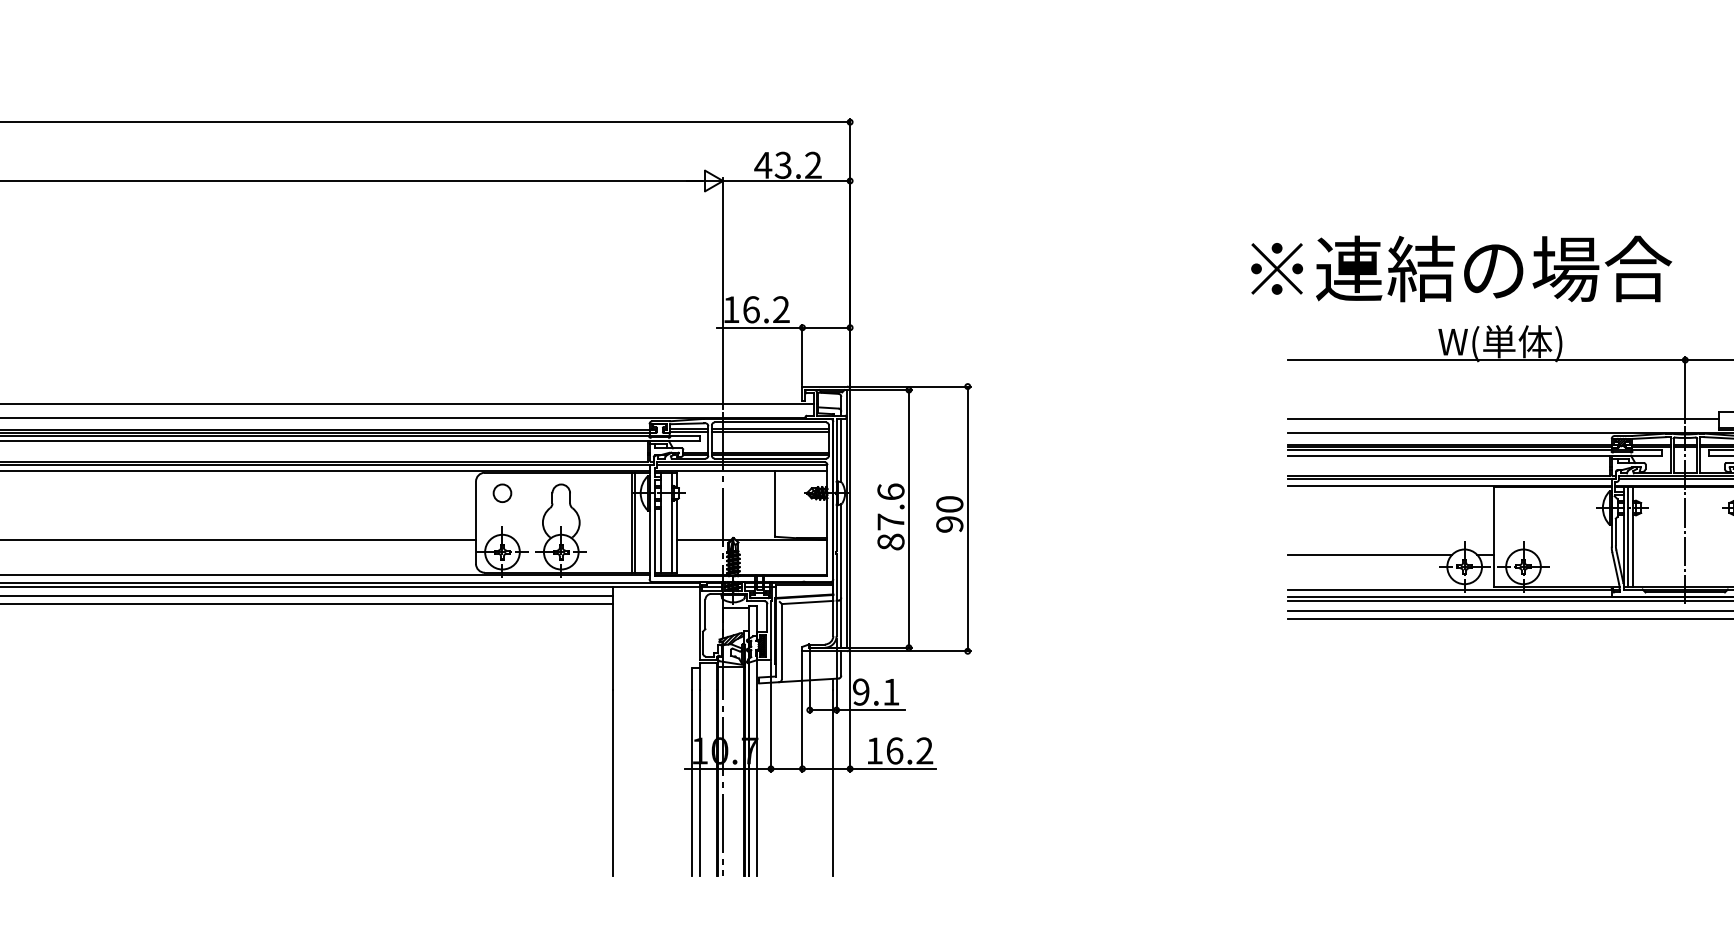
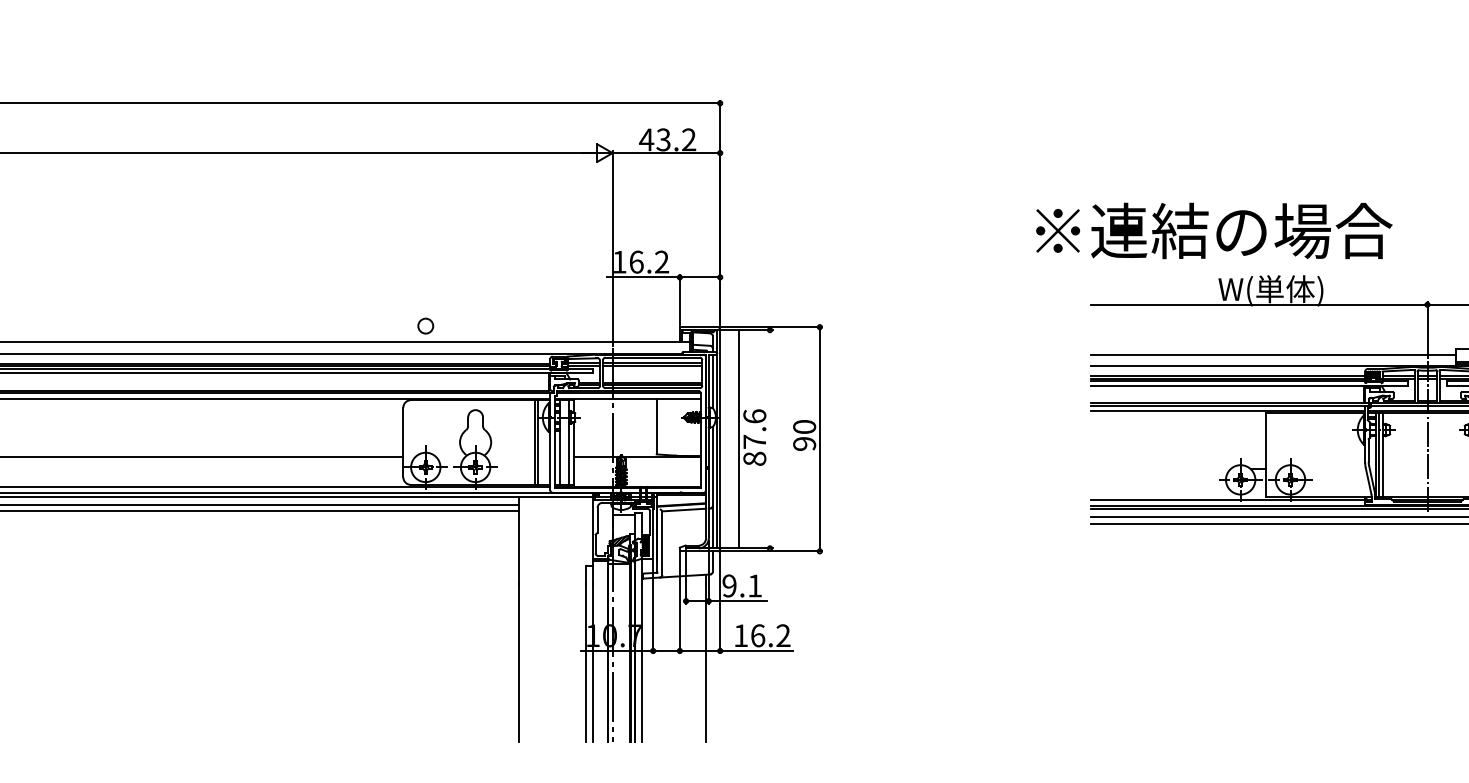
text: (1461, 268) -> (1214, 230), moved
circle: (502, 492) -> (425, 325), moved
line: (908, 518) -> (738, 438), moved
line: (1370, 554) -> (1160, 469), removed

